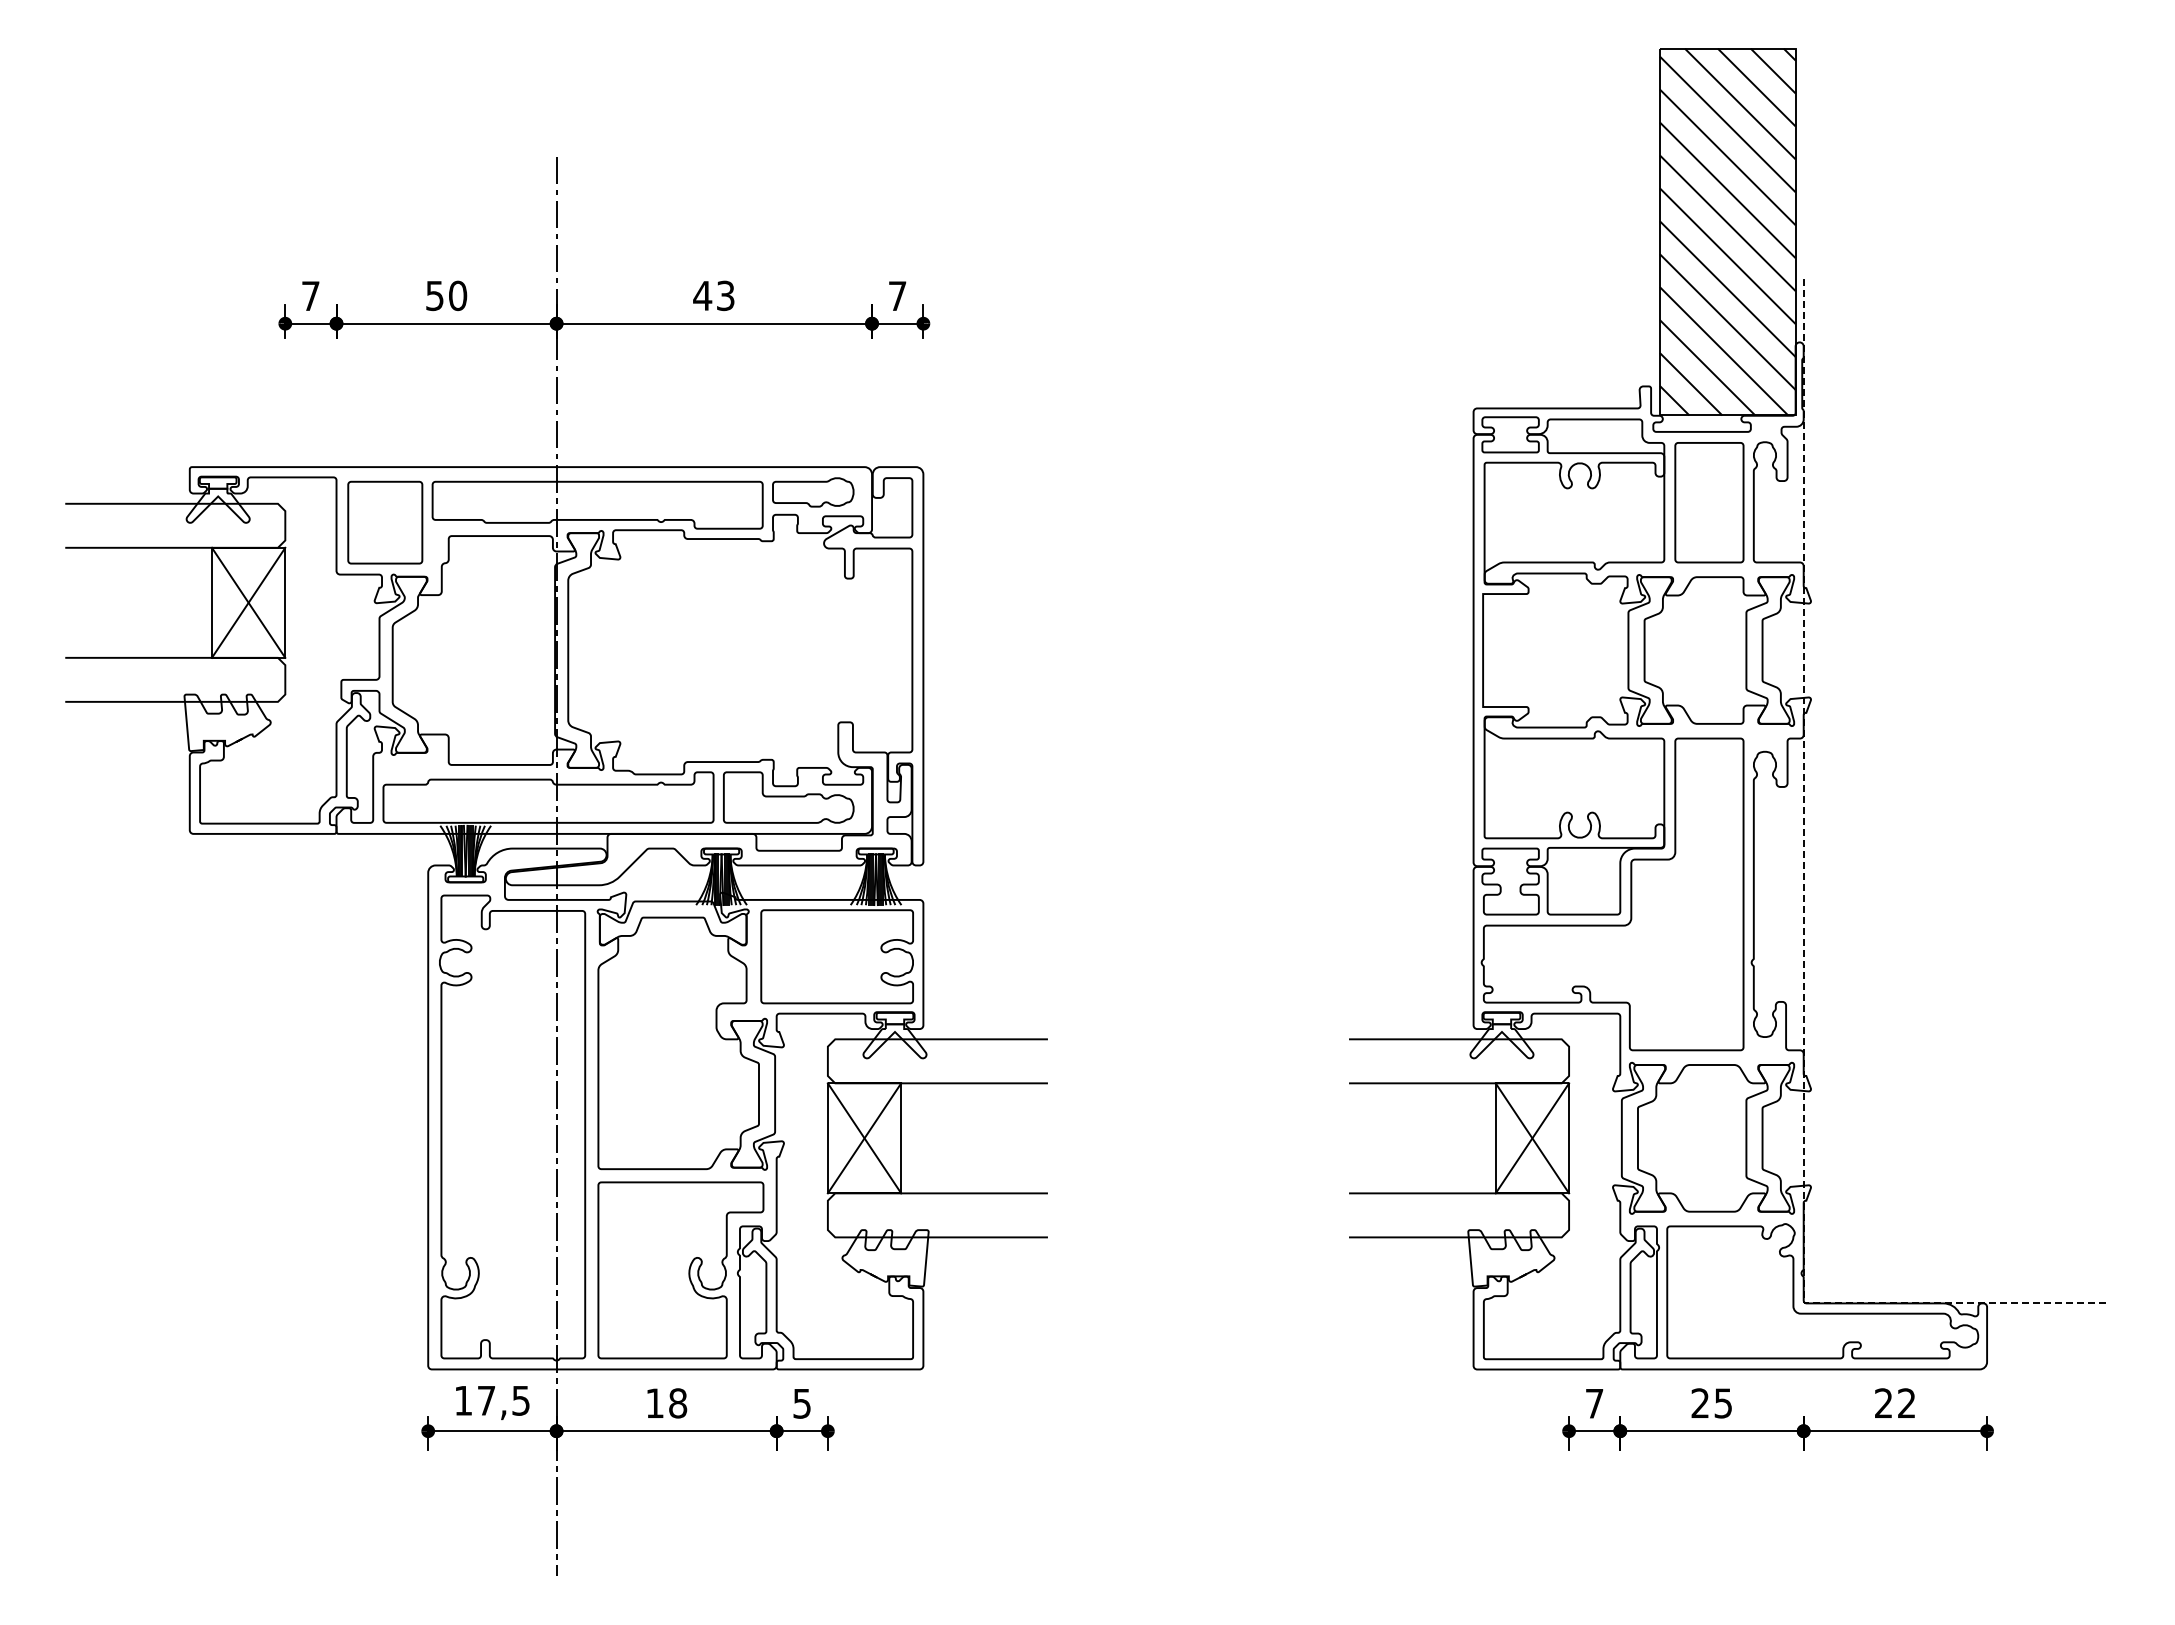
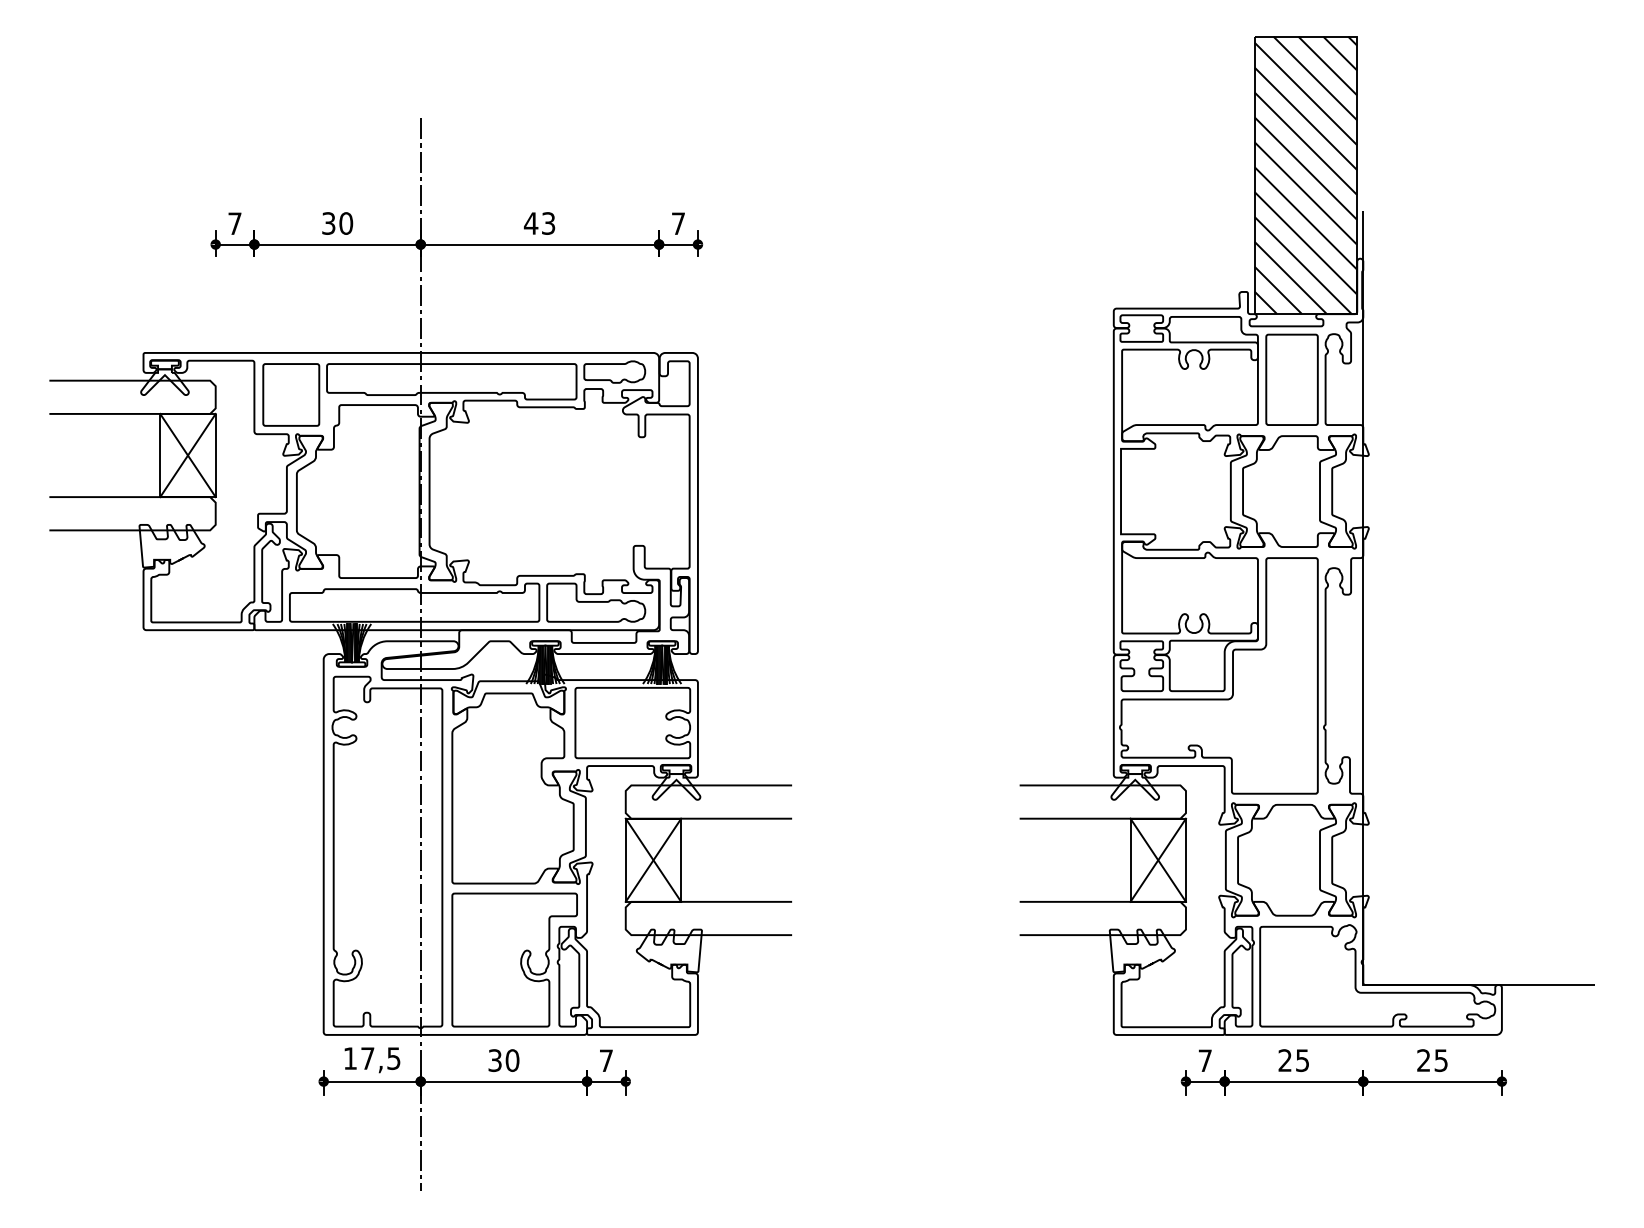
text: (435, 295) -> (329, 223), 50 -> 30
line: (1803, 945) -> (1363, 714), dashed -> solid
text: (666, 1403) -> (503, 1060), 18 -> 30
text: (801, 1403) -> (605, 1060), 5 -> 7
text: (1906, 1403) -> (1441, 1060), 22 -> 25

